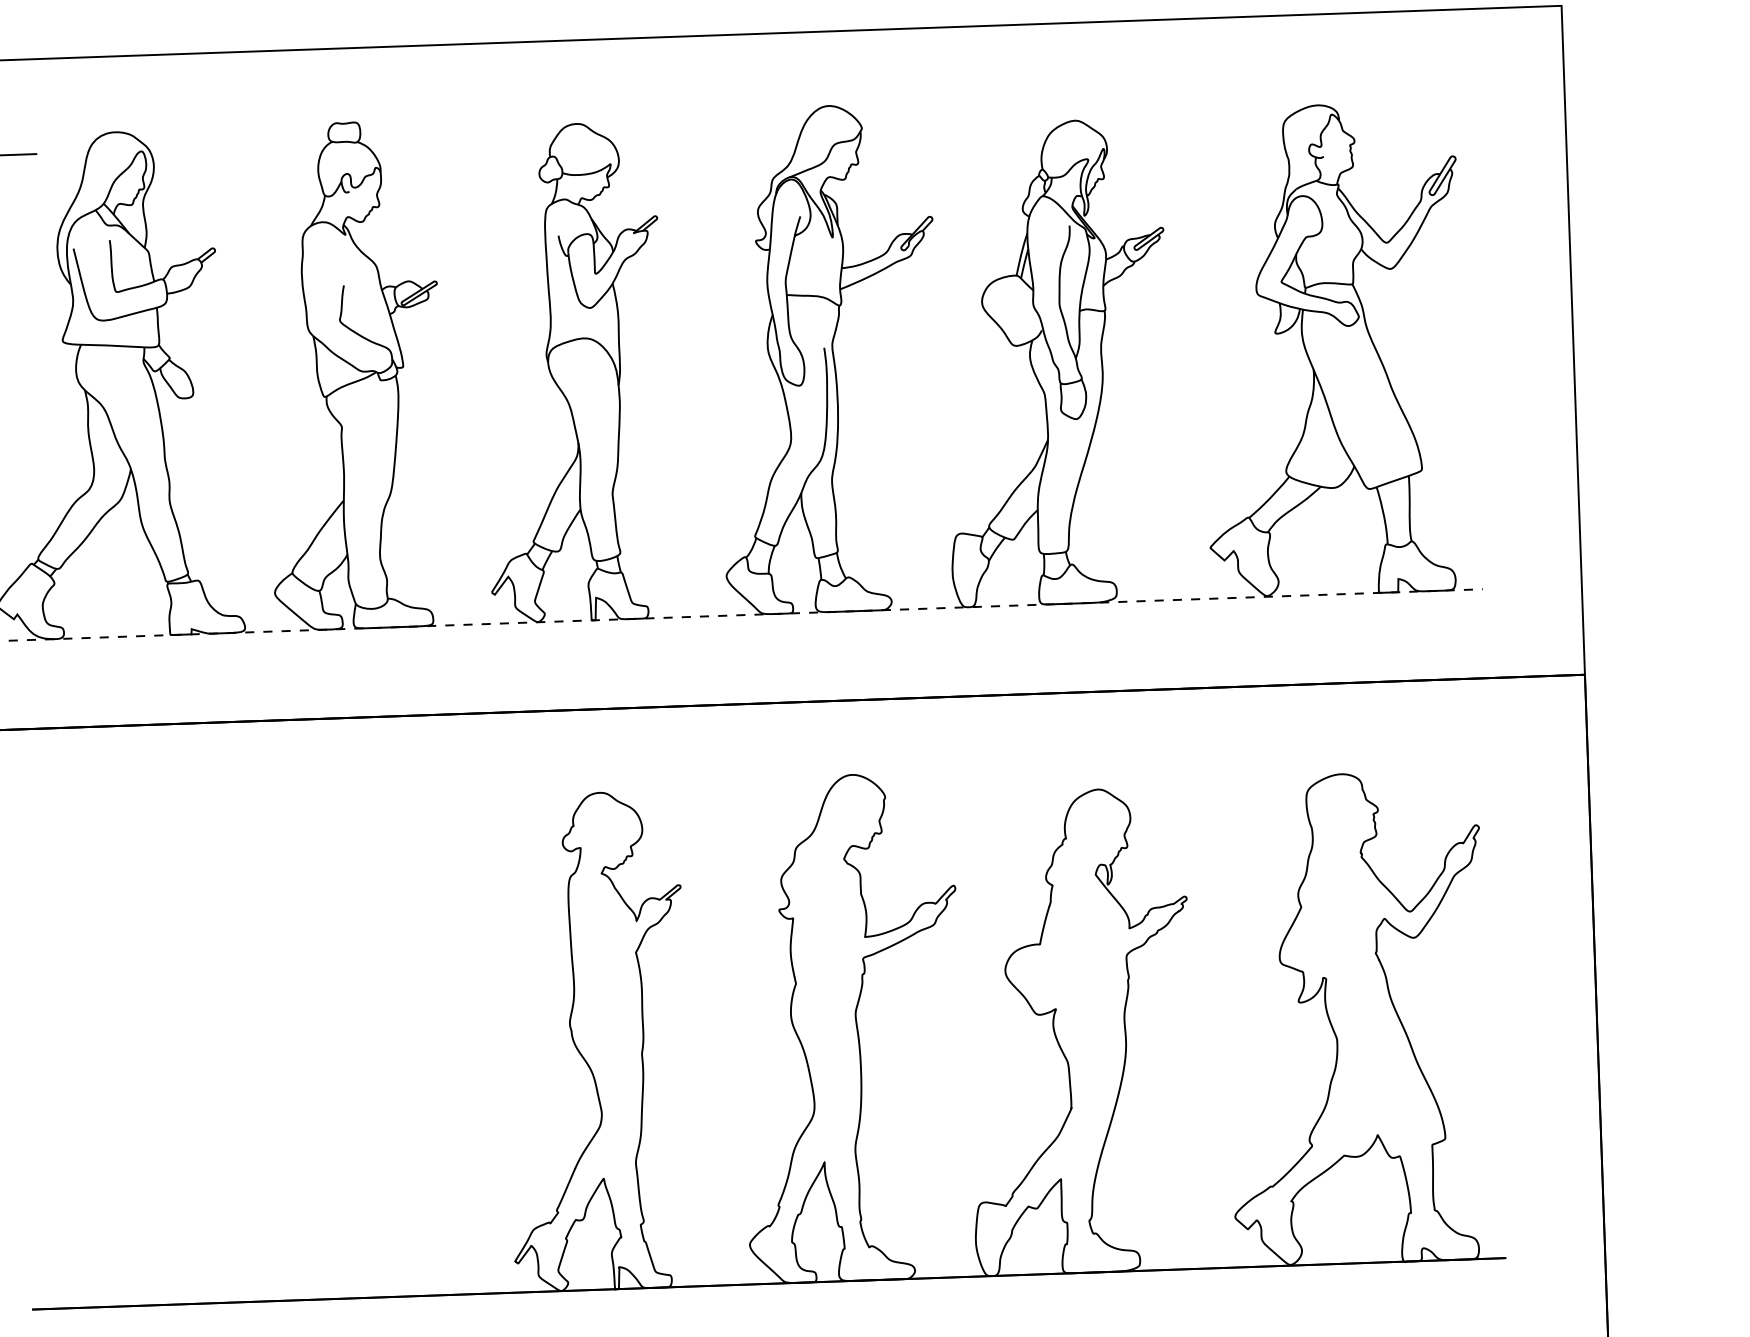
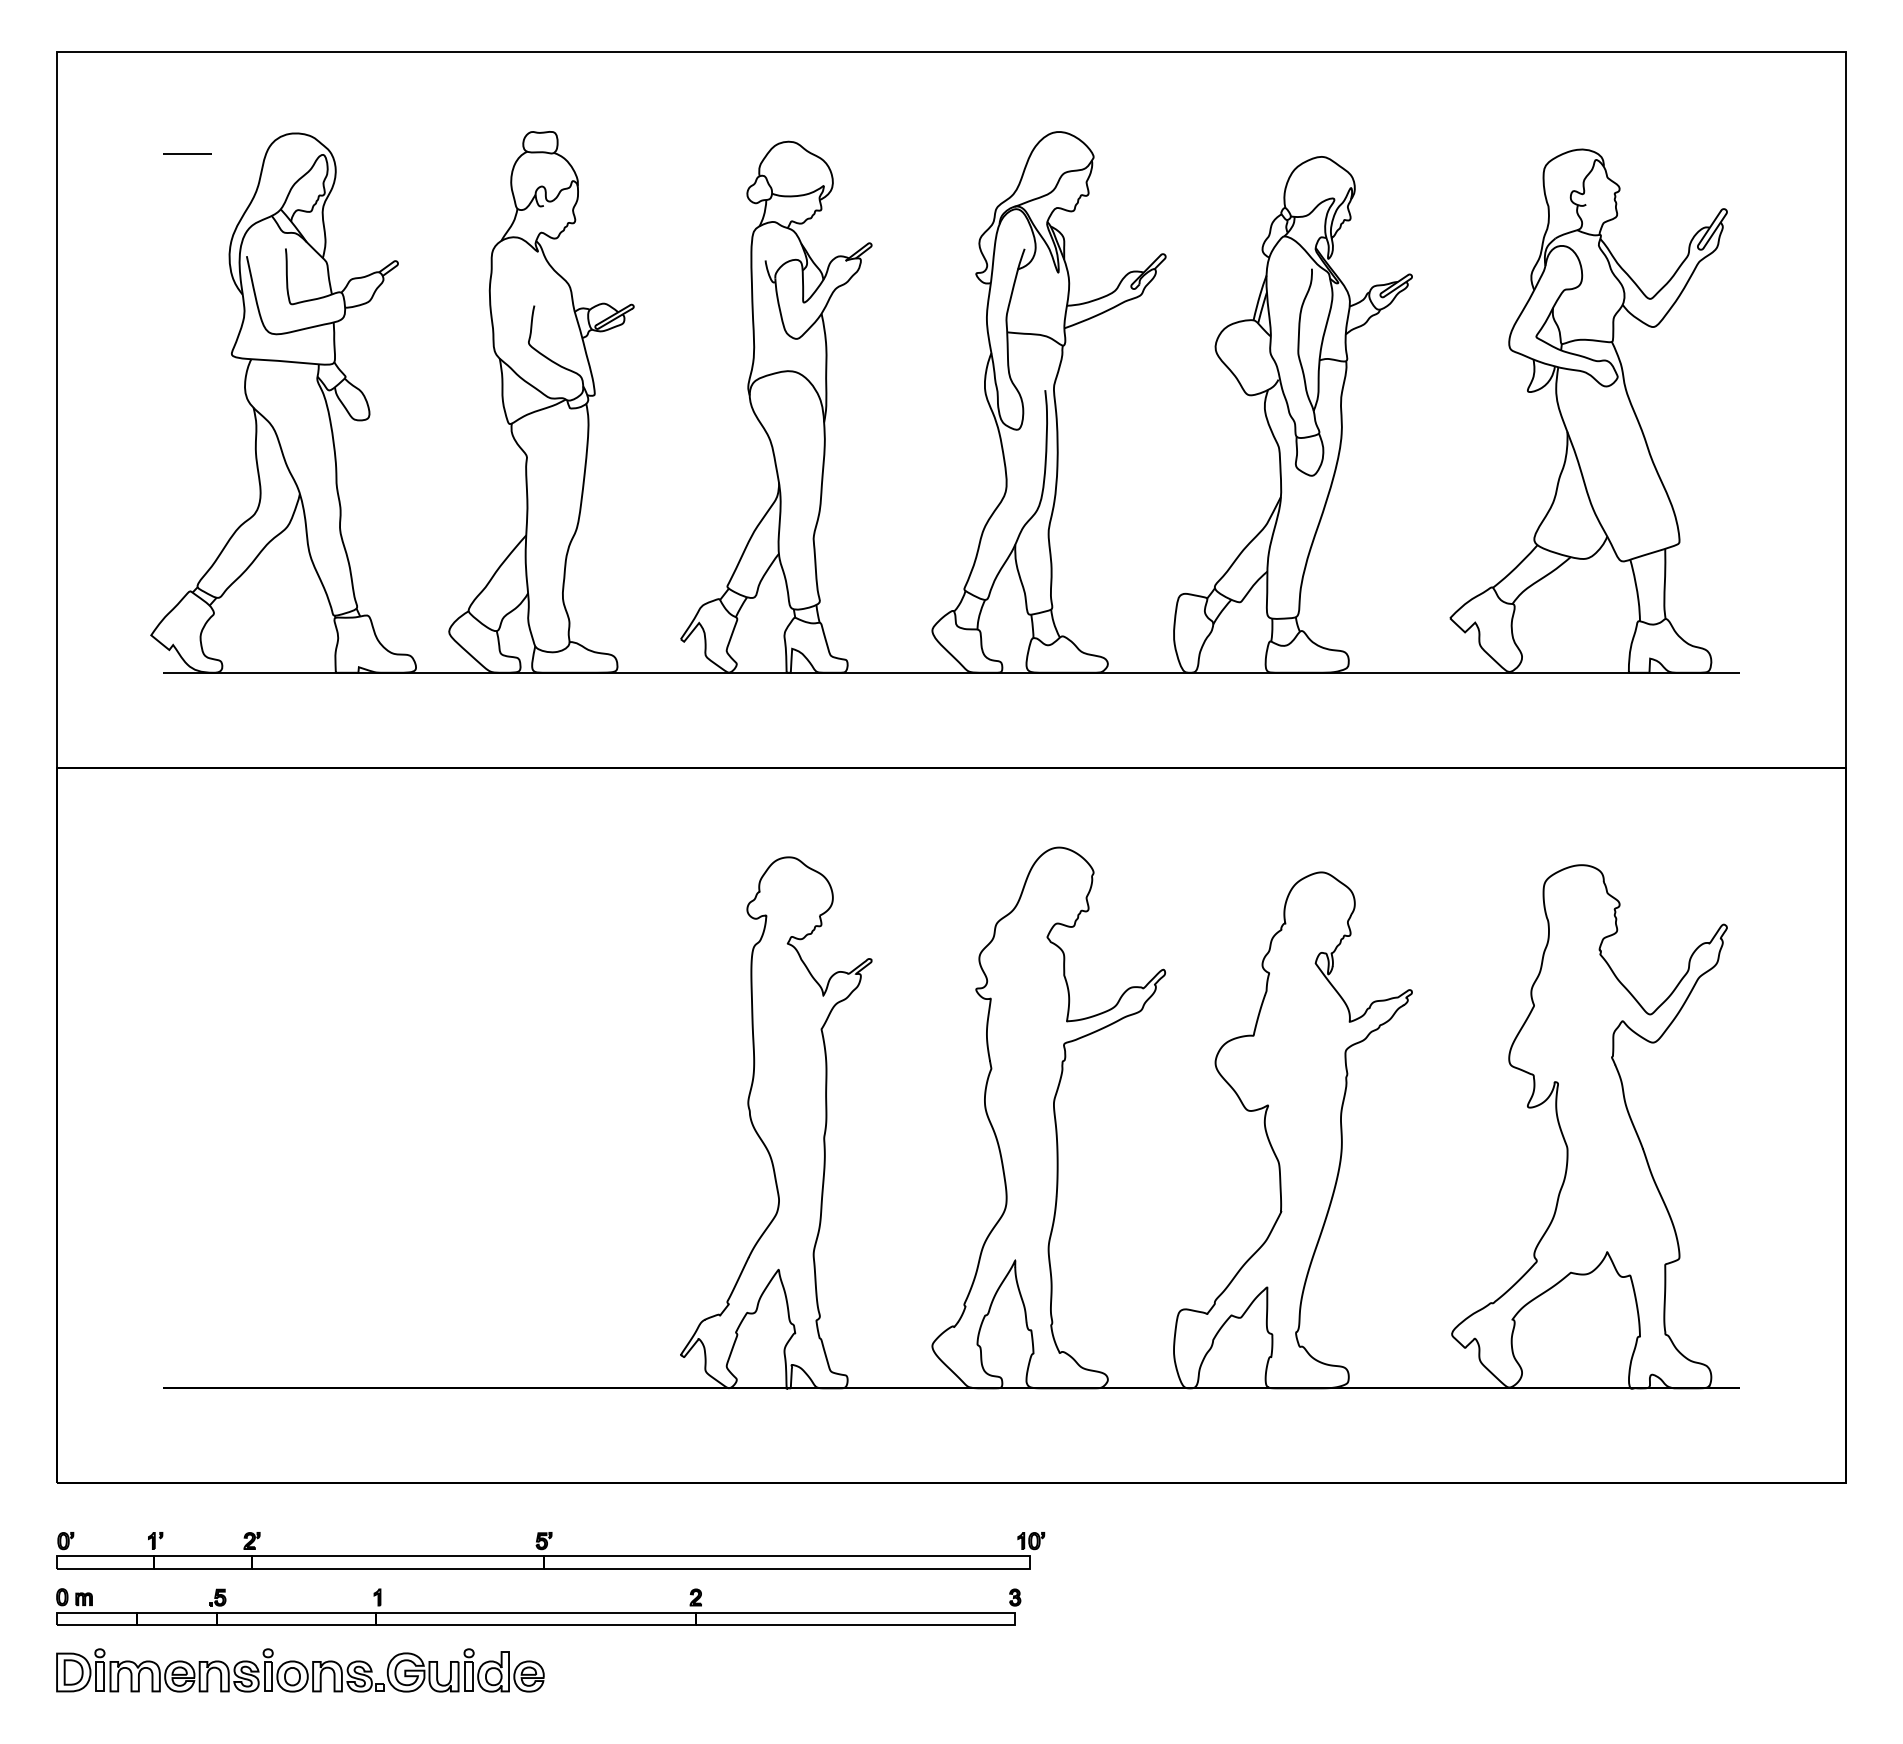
line: (745, 614) -> (951, 672), dashed -> solid

